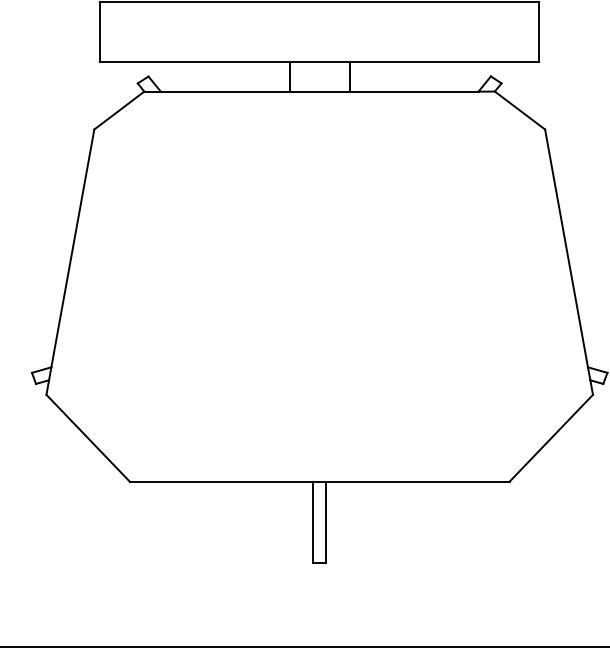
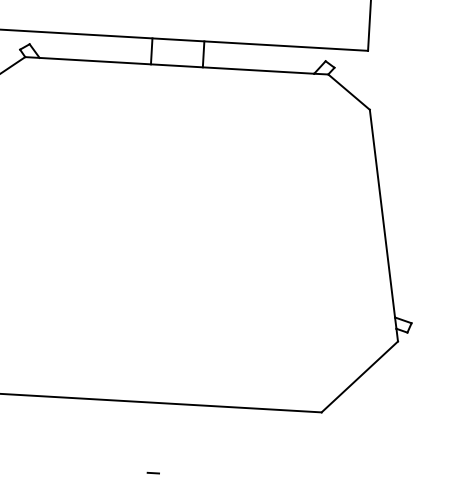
line: (313, 521) -> (150, 437), removed
line: (326, 521) -> (161, 437), removed

